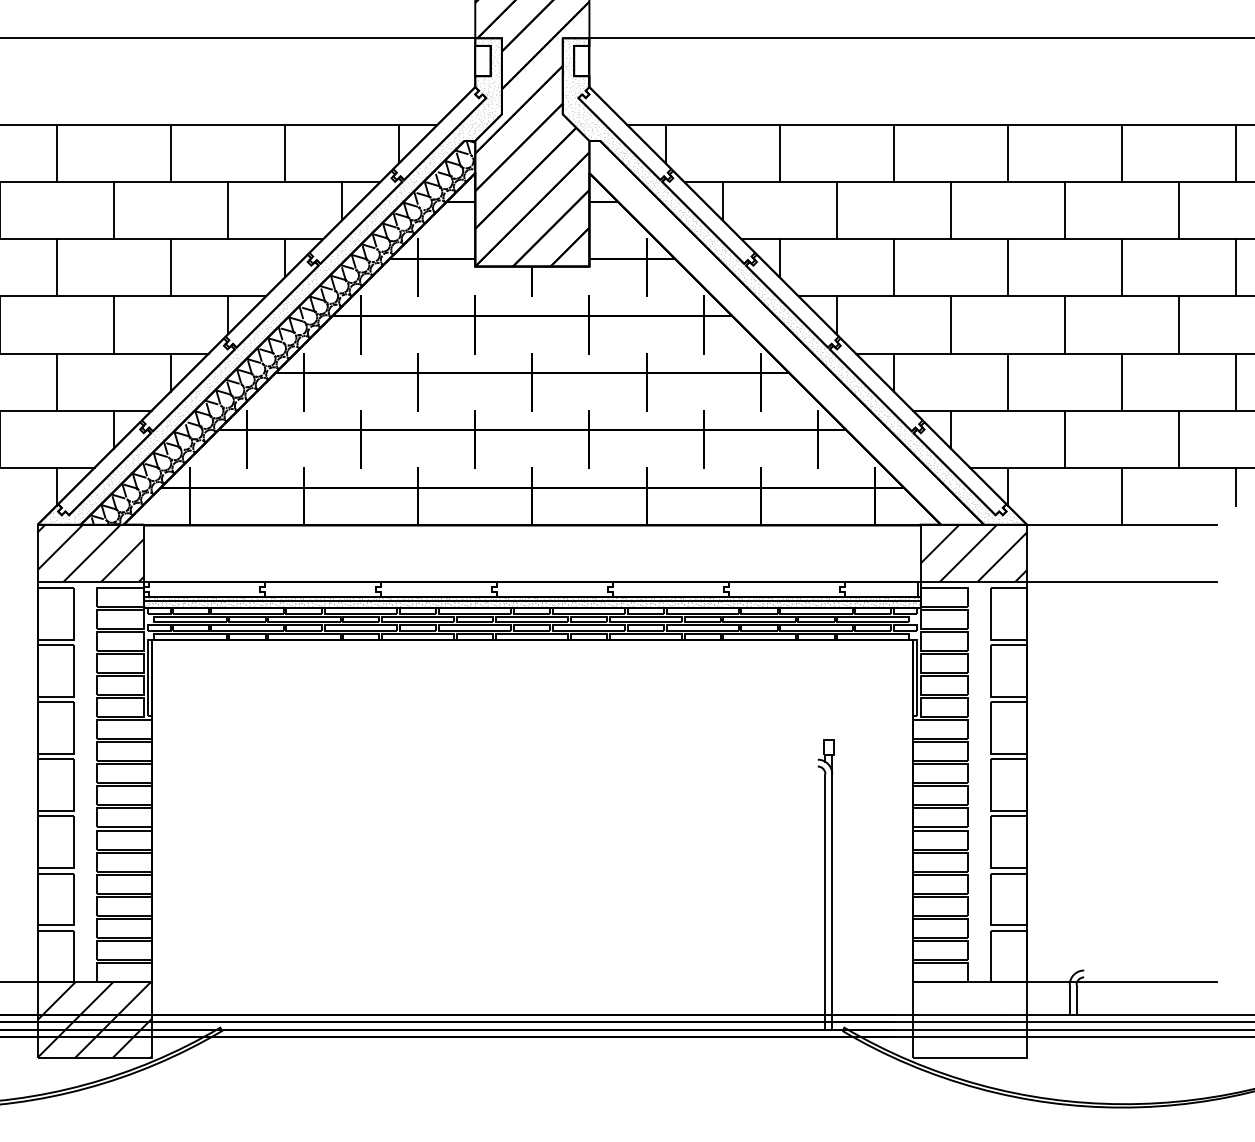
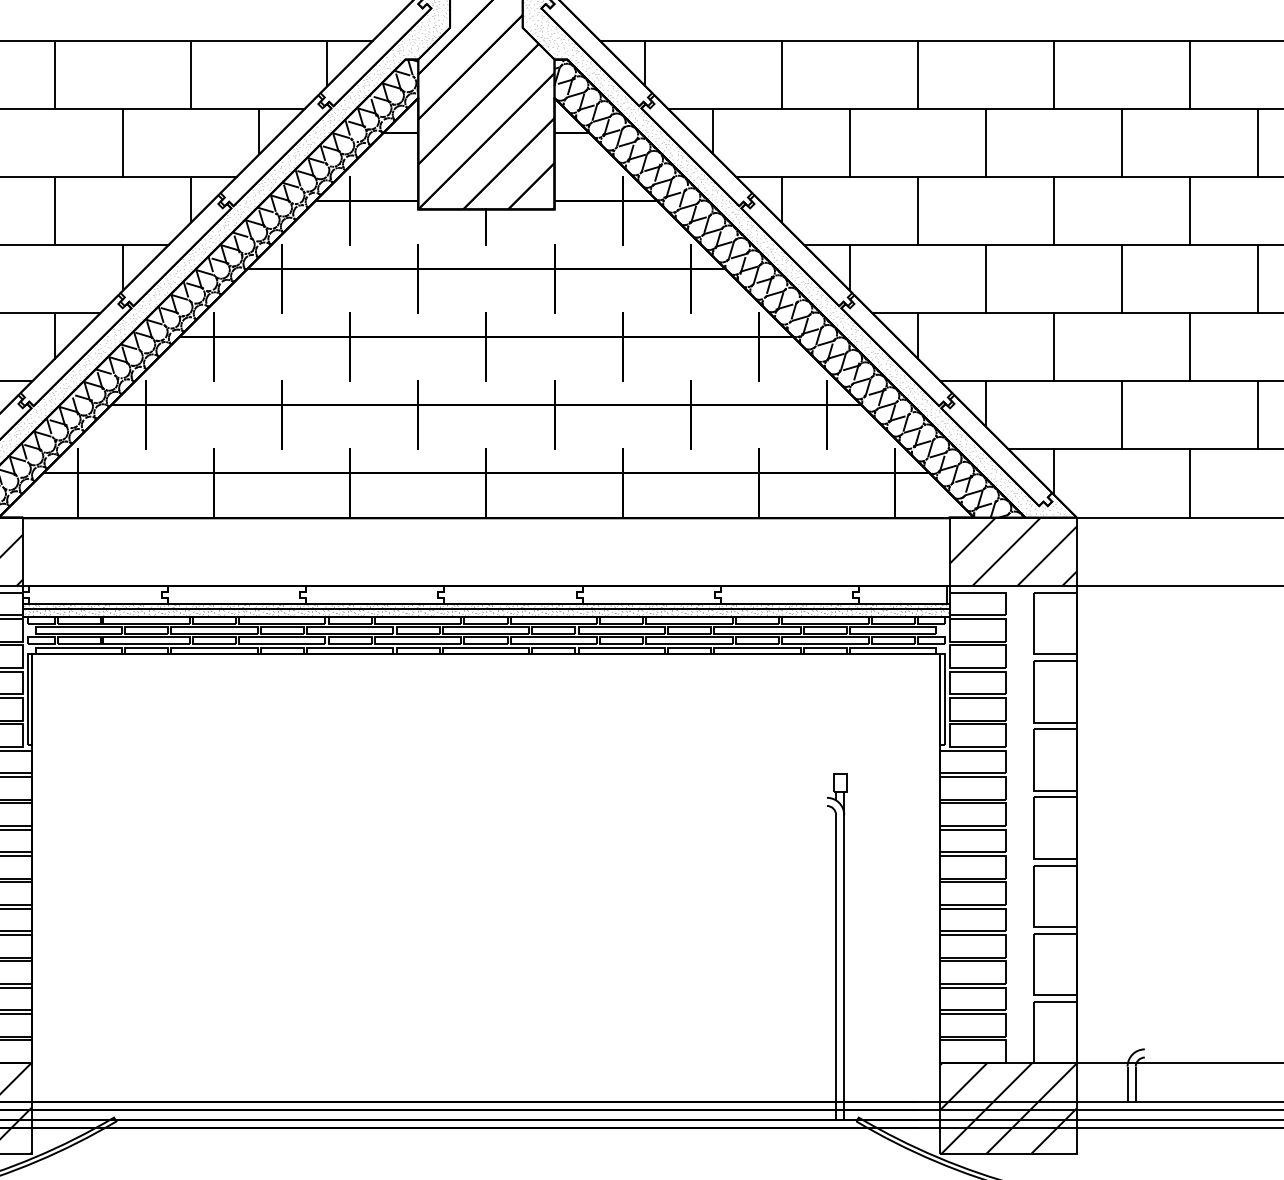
hatch: (785, 332) -> (788, 288), added
hatch: (969, 1020) -> (1008, 1109), added

